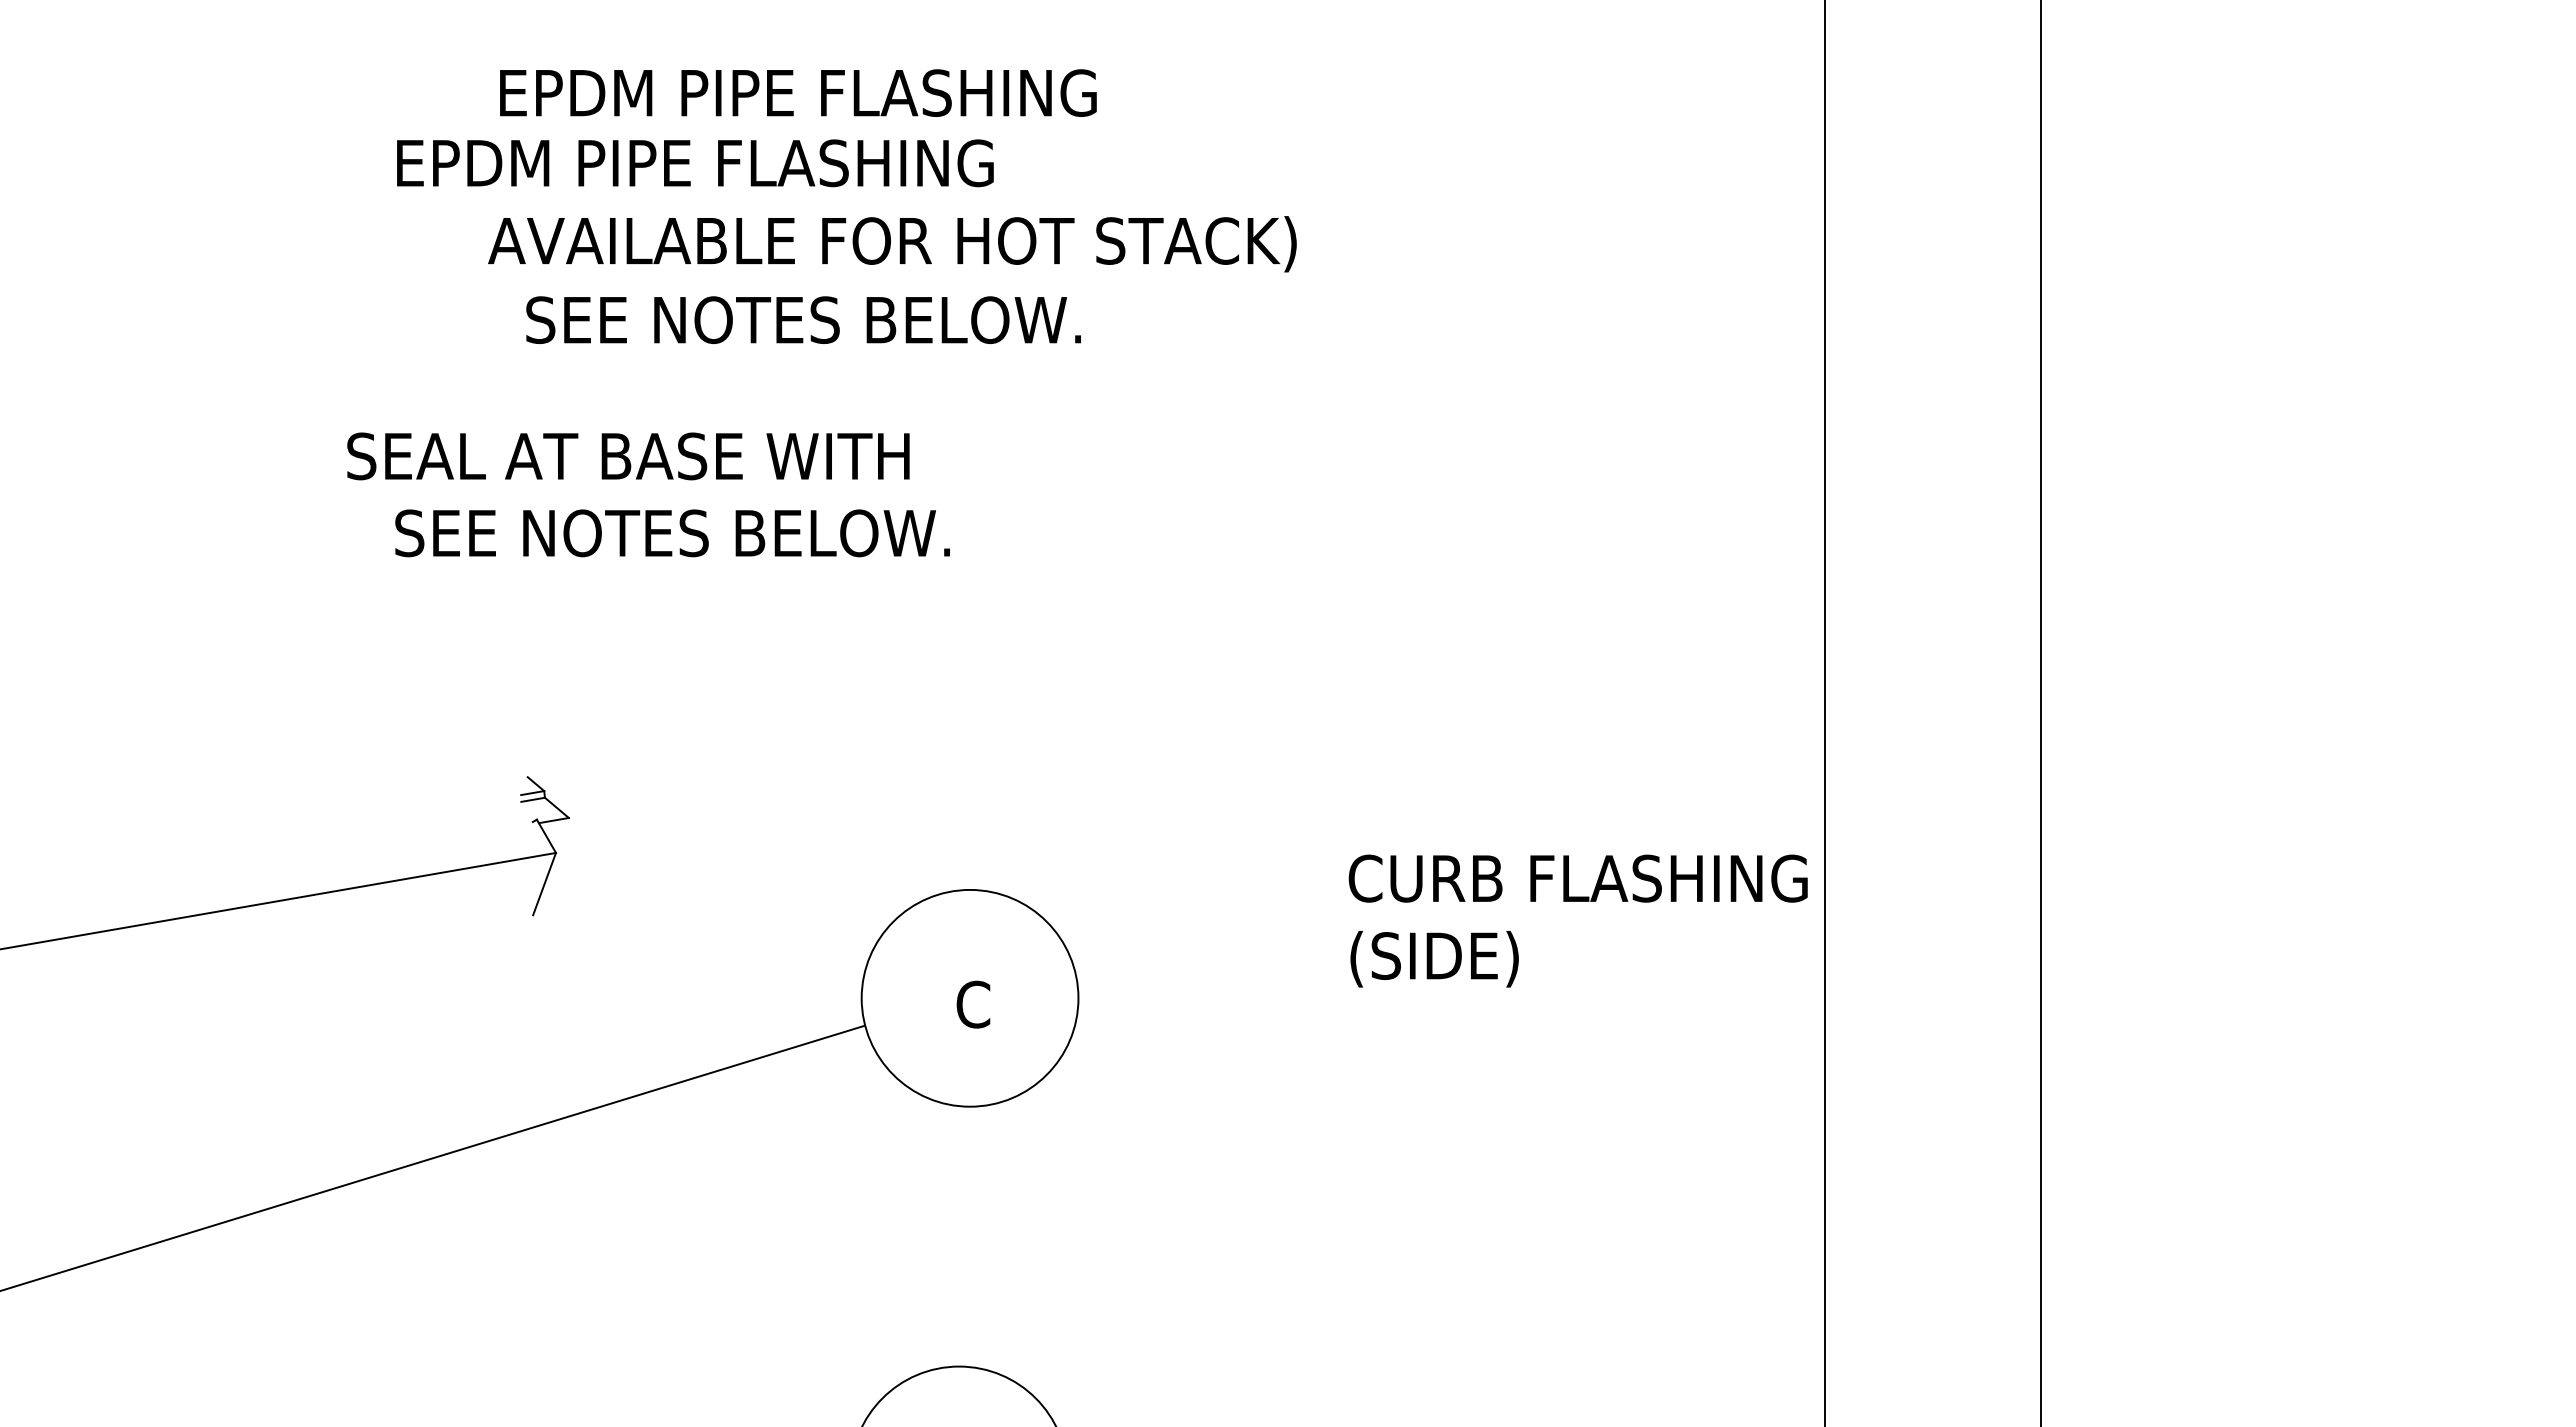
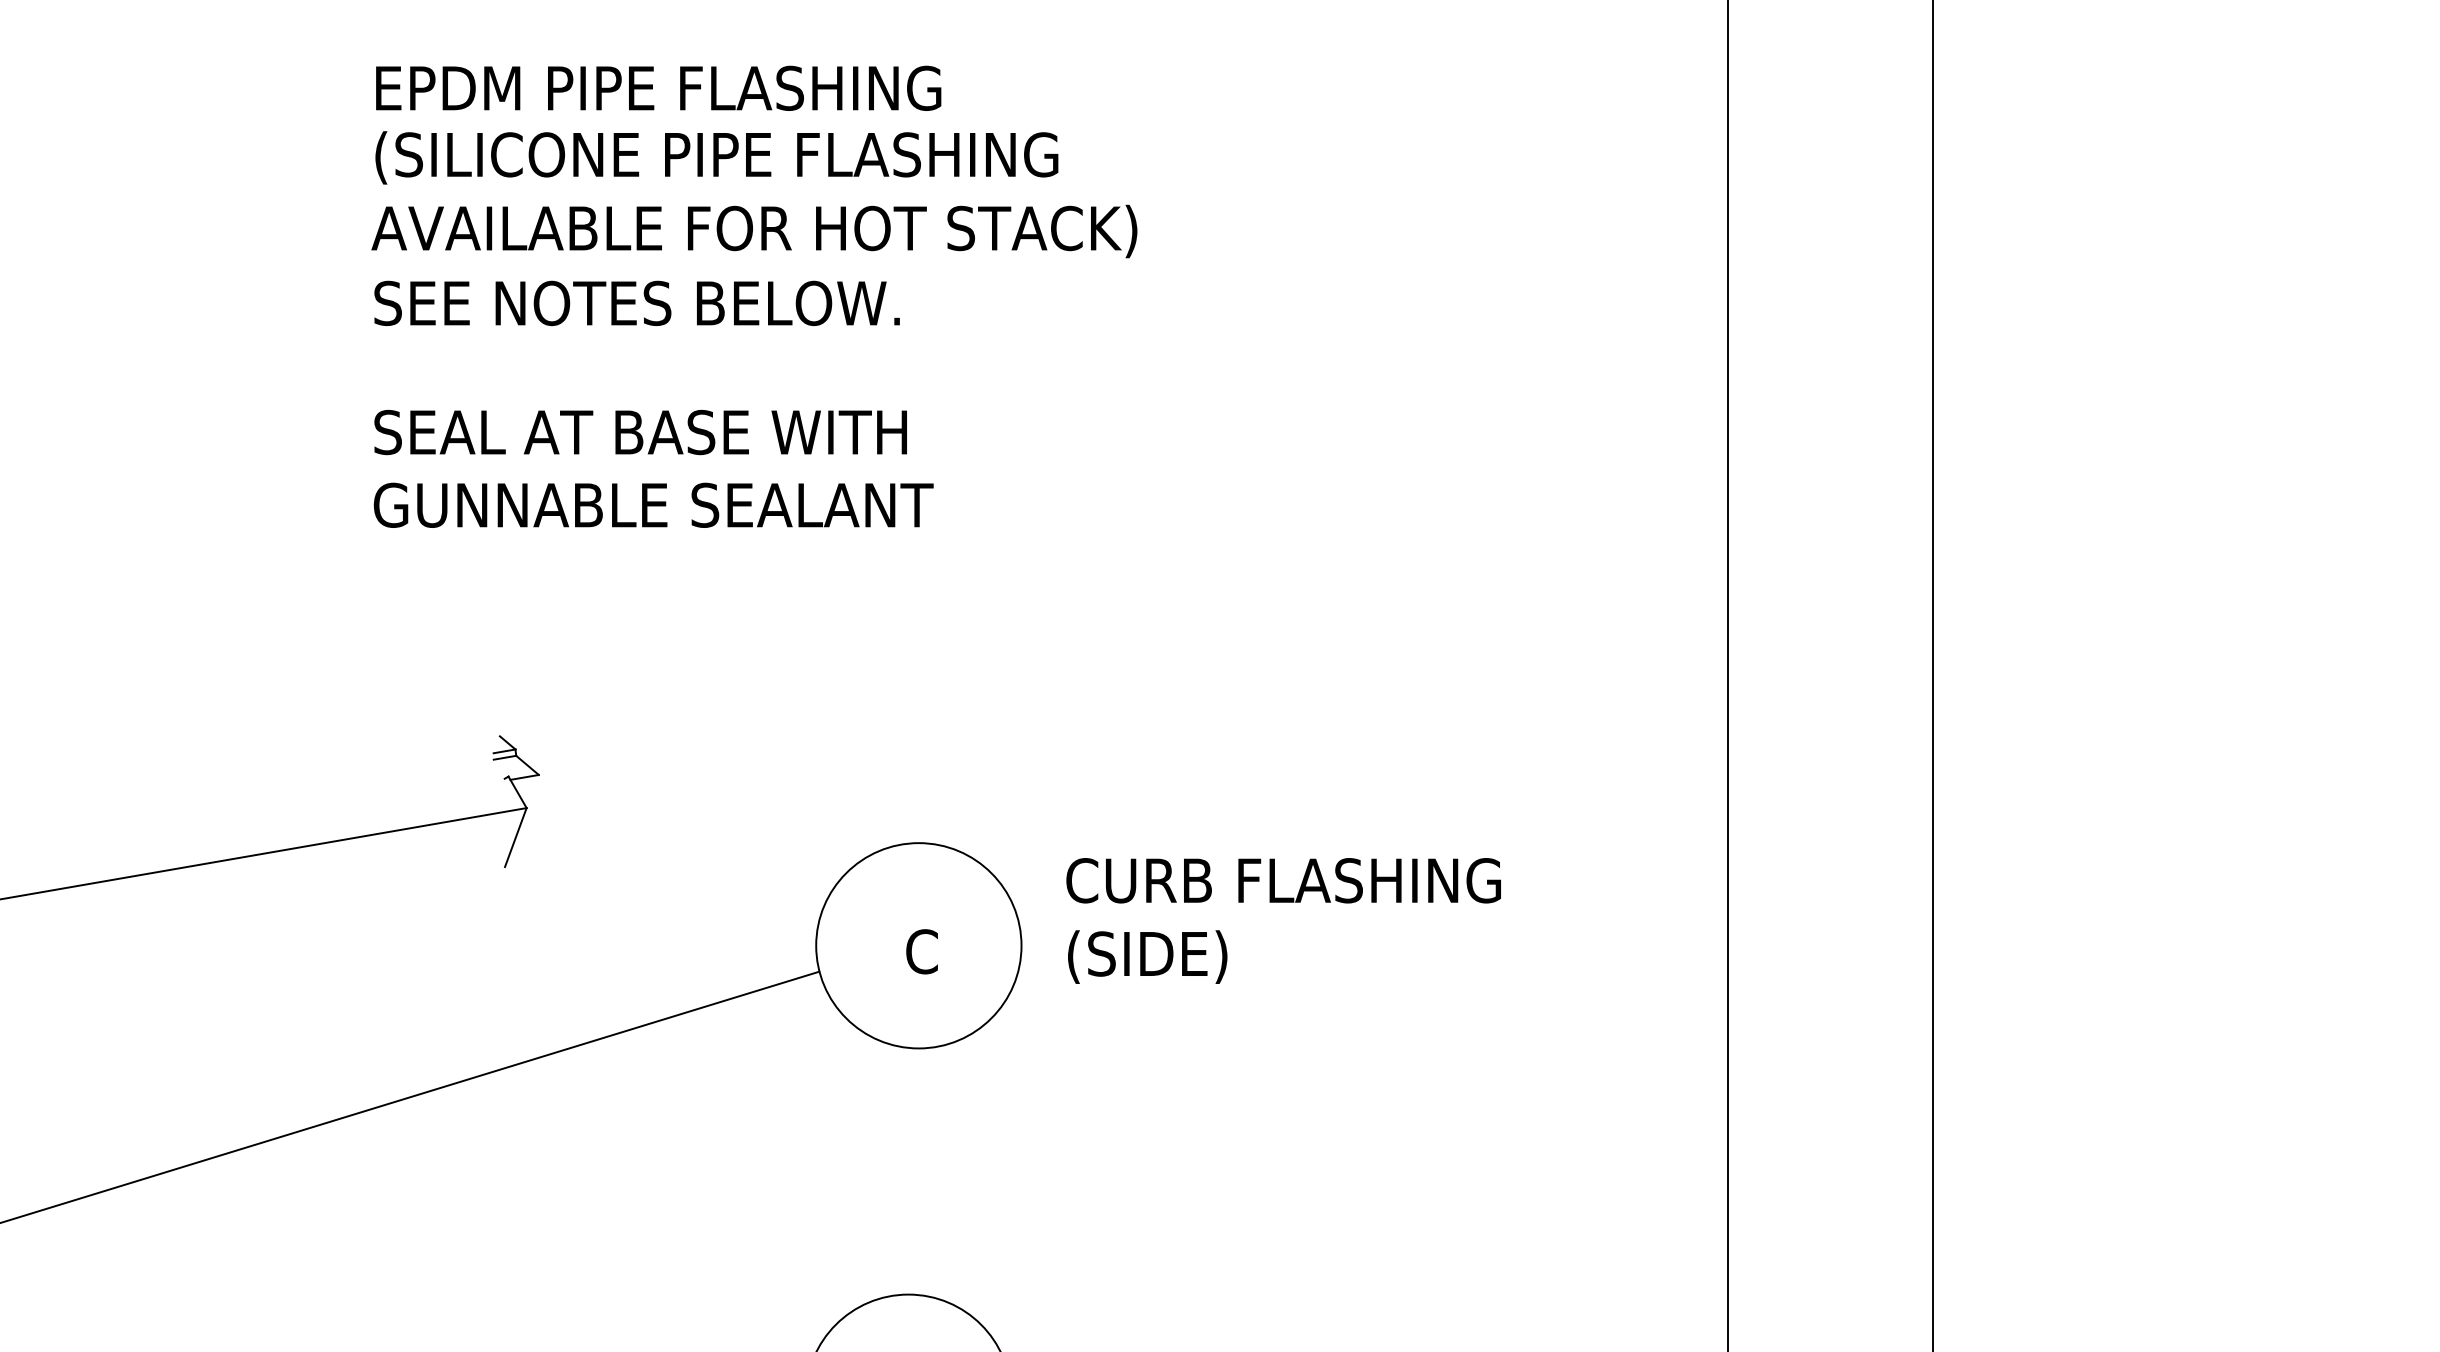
text: (798, 92) -> (658, 87), moved
text: (756, 166) -> (716, 157), EPDM PIPE FLASHING -> (SILICONE PIPE FLASHING
text: (892, 244) -> (754, 231), moved
text: (803, 320) -> (636, 303), moved
text: (628, 456) -> (640, 432), moved
text: (689, 533) -> (653, 505), SEE NOTES BELOW. -> GUNNABLE SEALANT
text: (1577, 920) -> (1282, 920), moved

